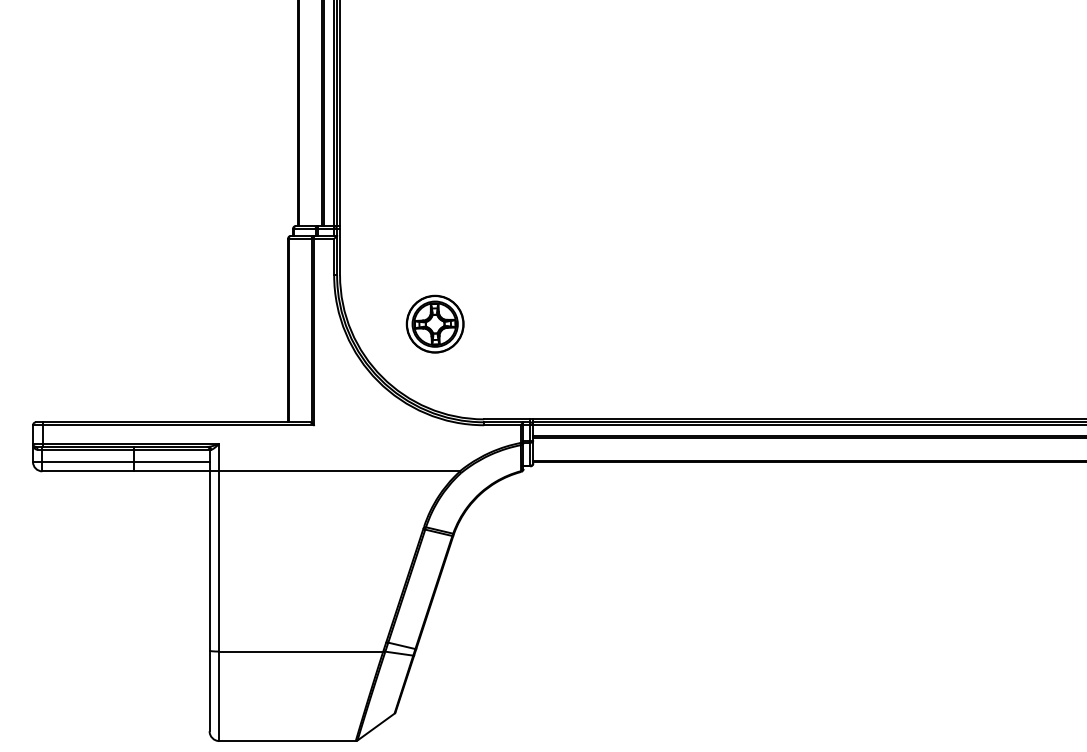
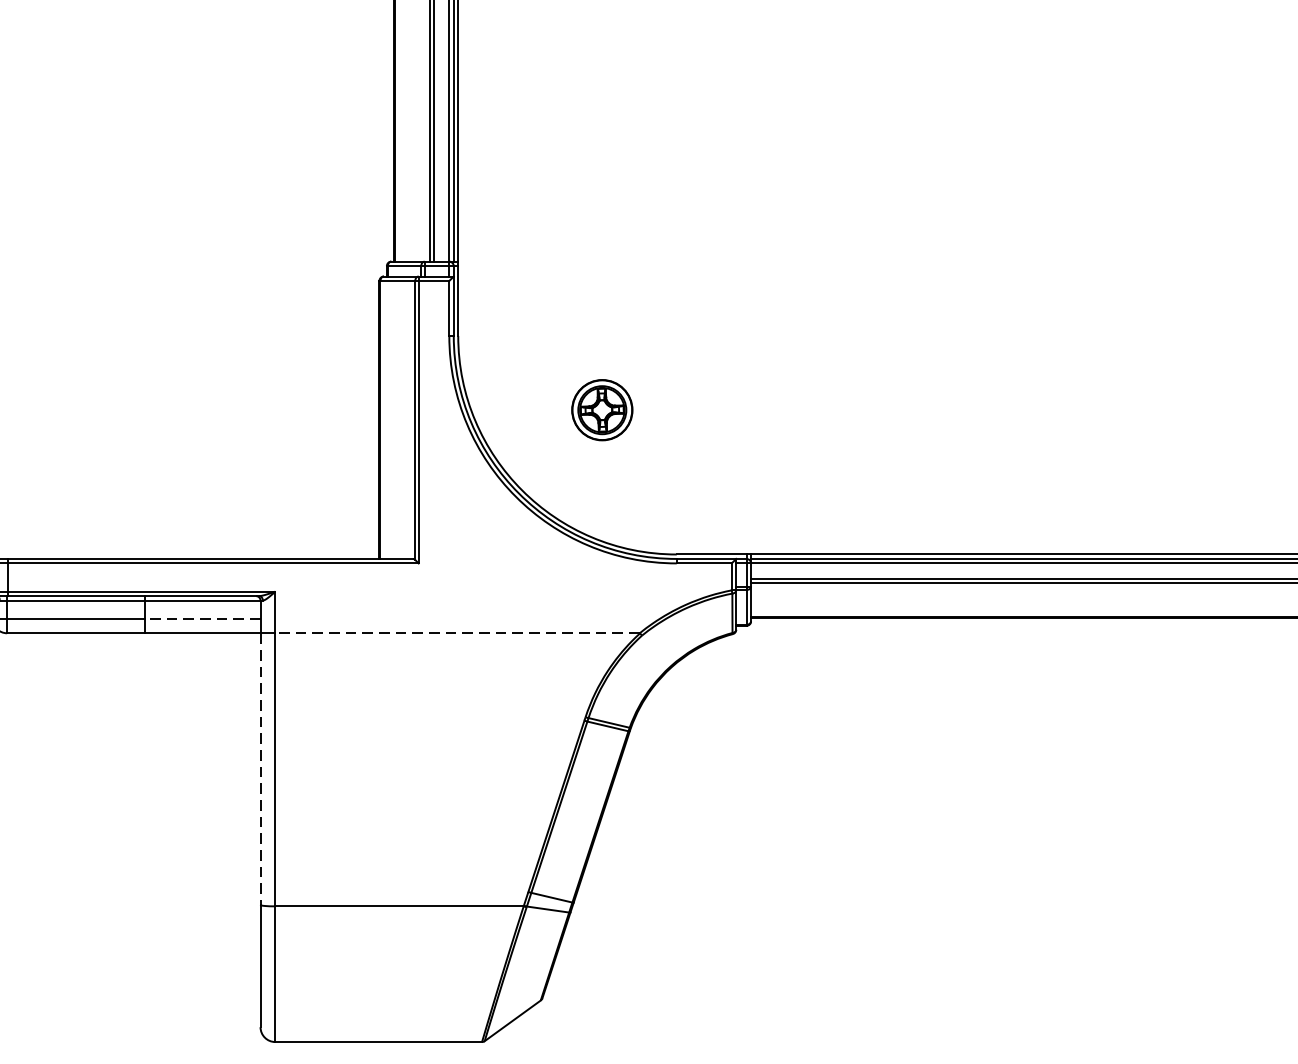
part: (434, 323) -> (601, 409), size x0.7
line: (171, 462) -> (202, 619), solid -> dashed
line: (339, 471) -> (457, 633), solid -> dashed
line: (209, 561) -> (260, 769), solid -> dashed

